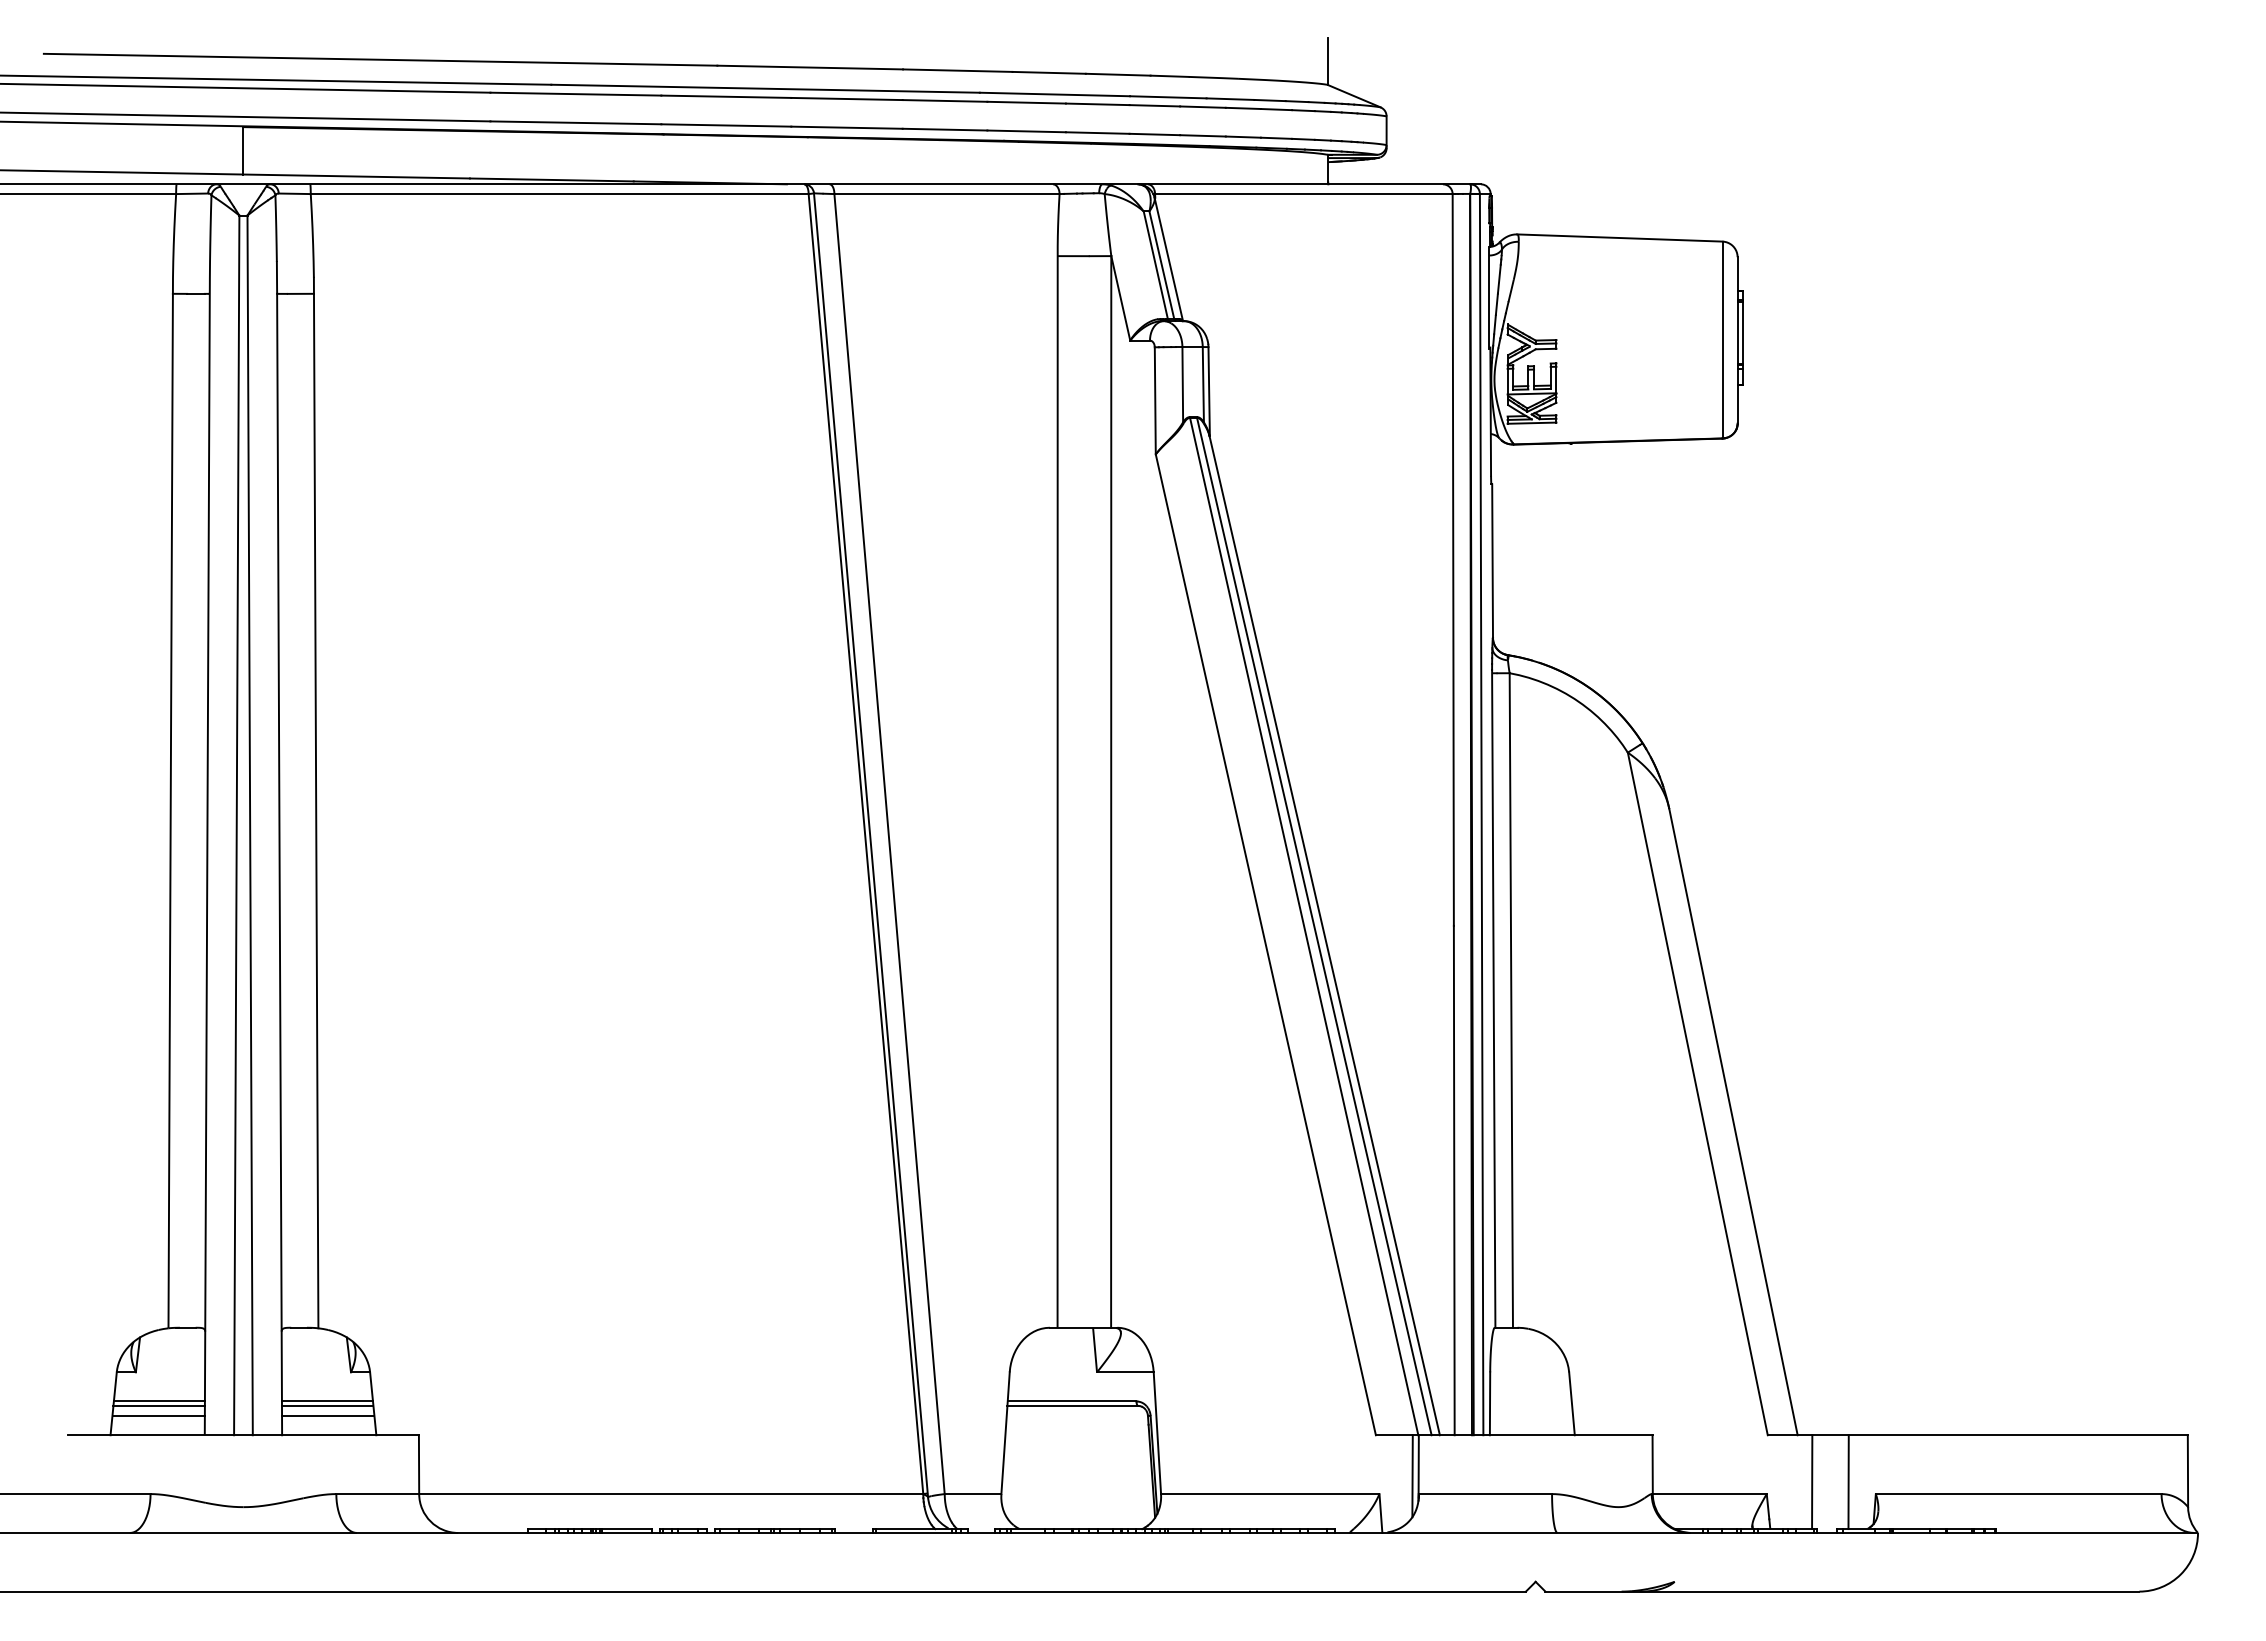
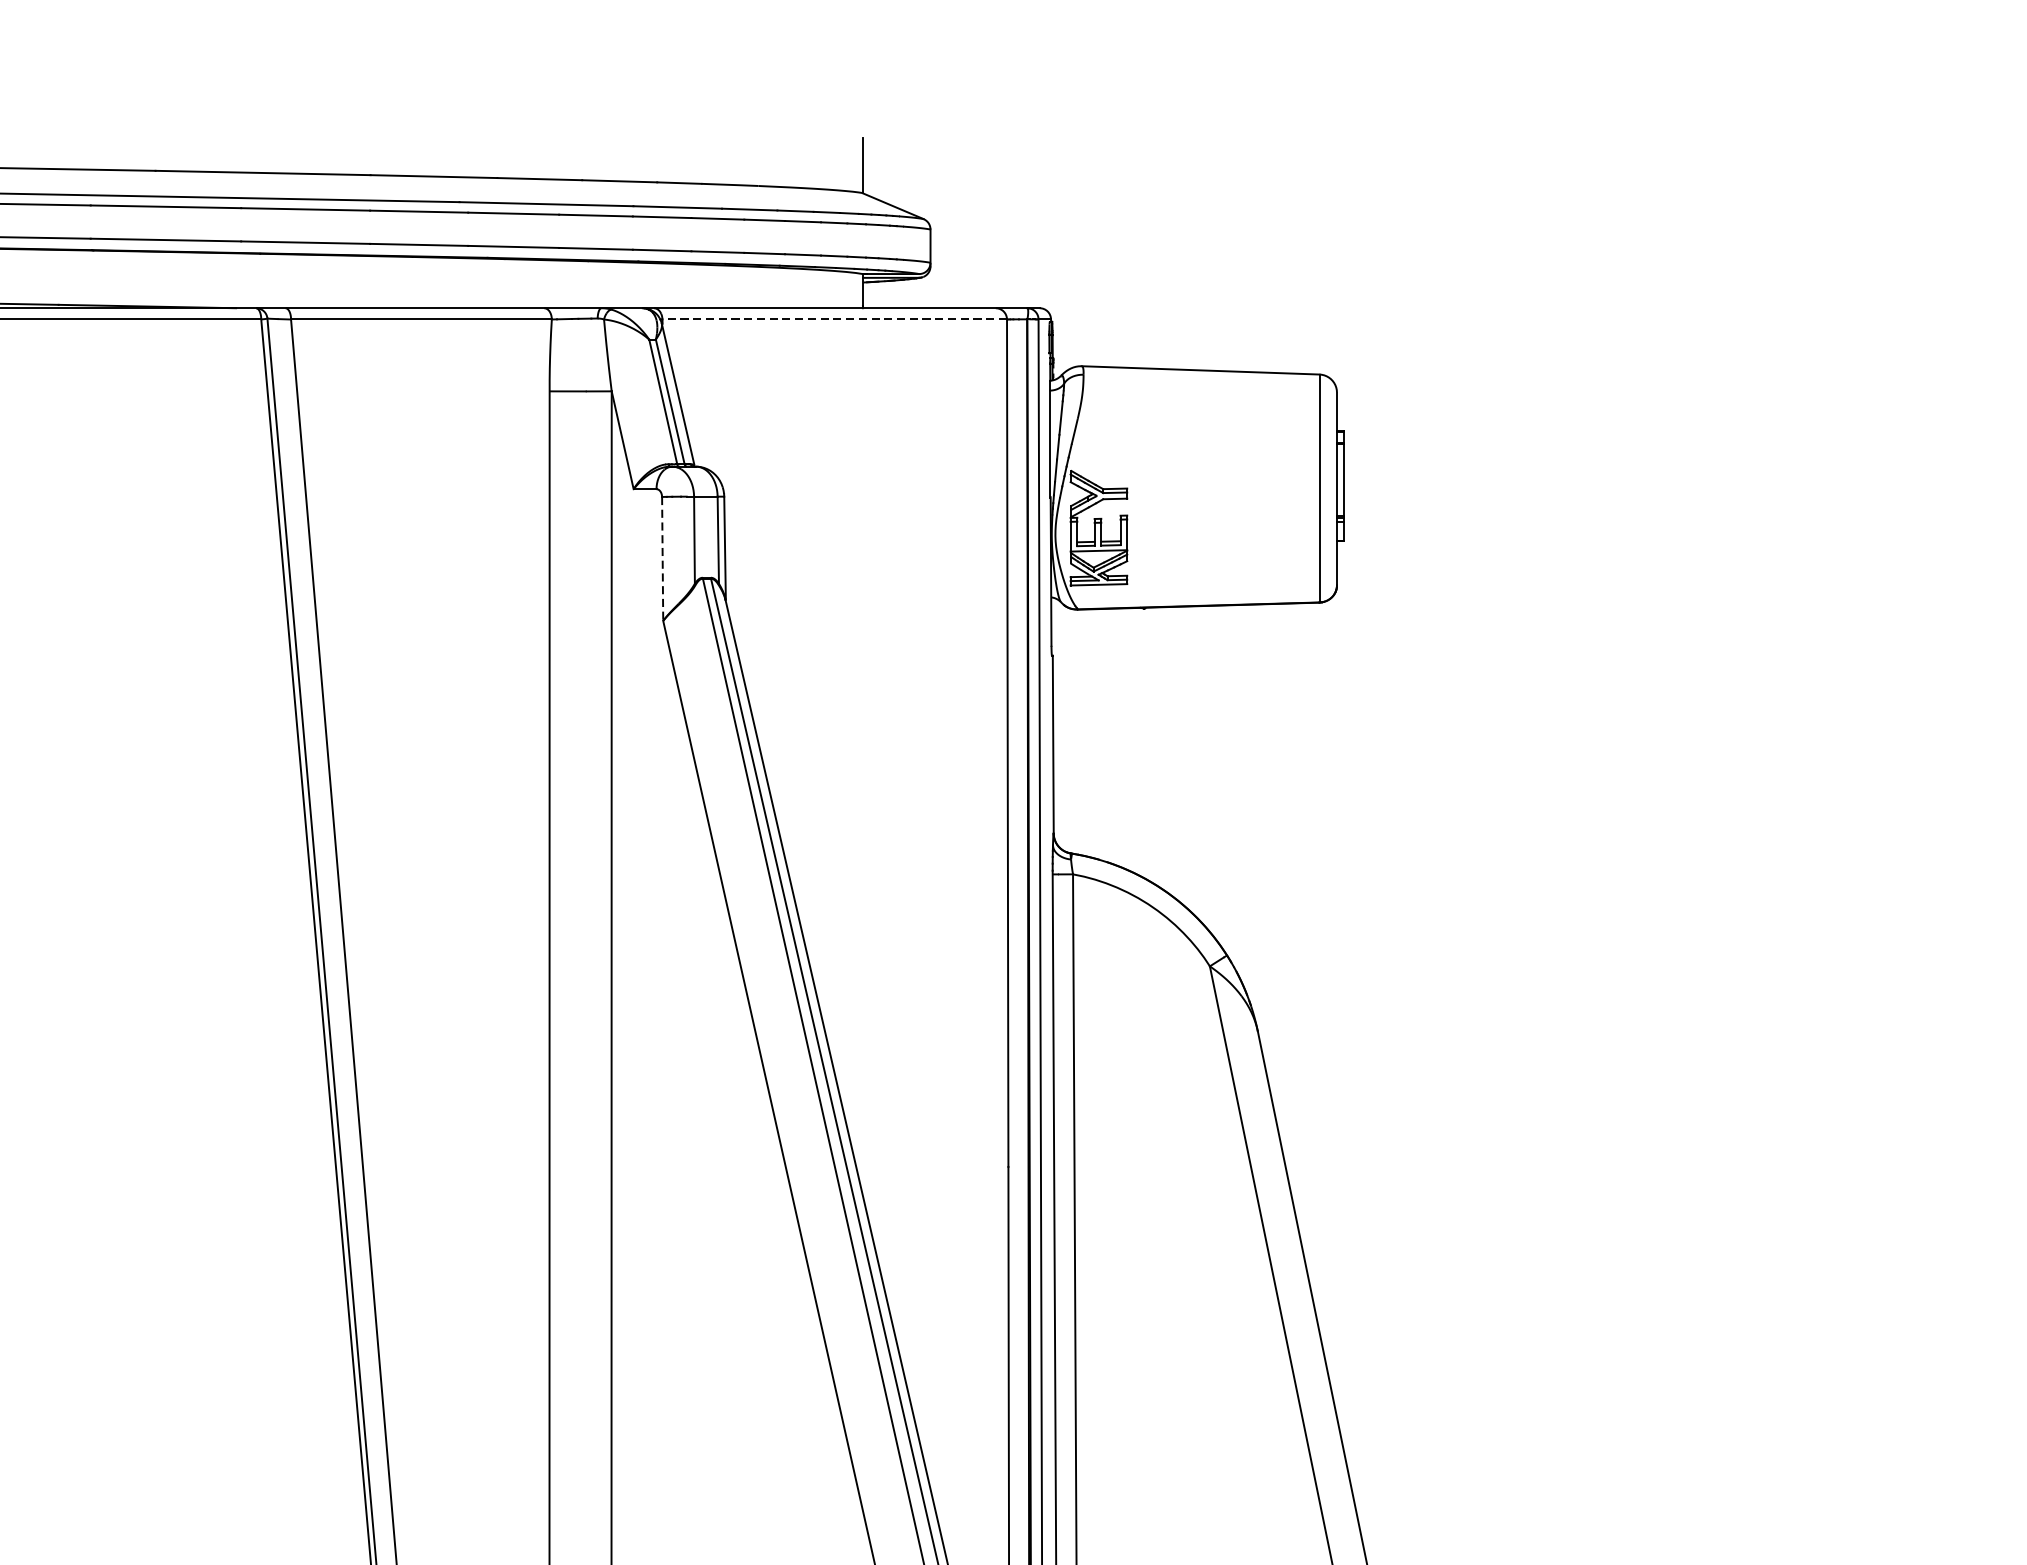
line: (1303, 194) -> (834, 319), solid -> dashed
line: (1155, 400) -> (662, 558), solid -> dashed

